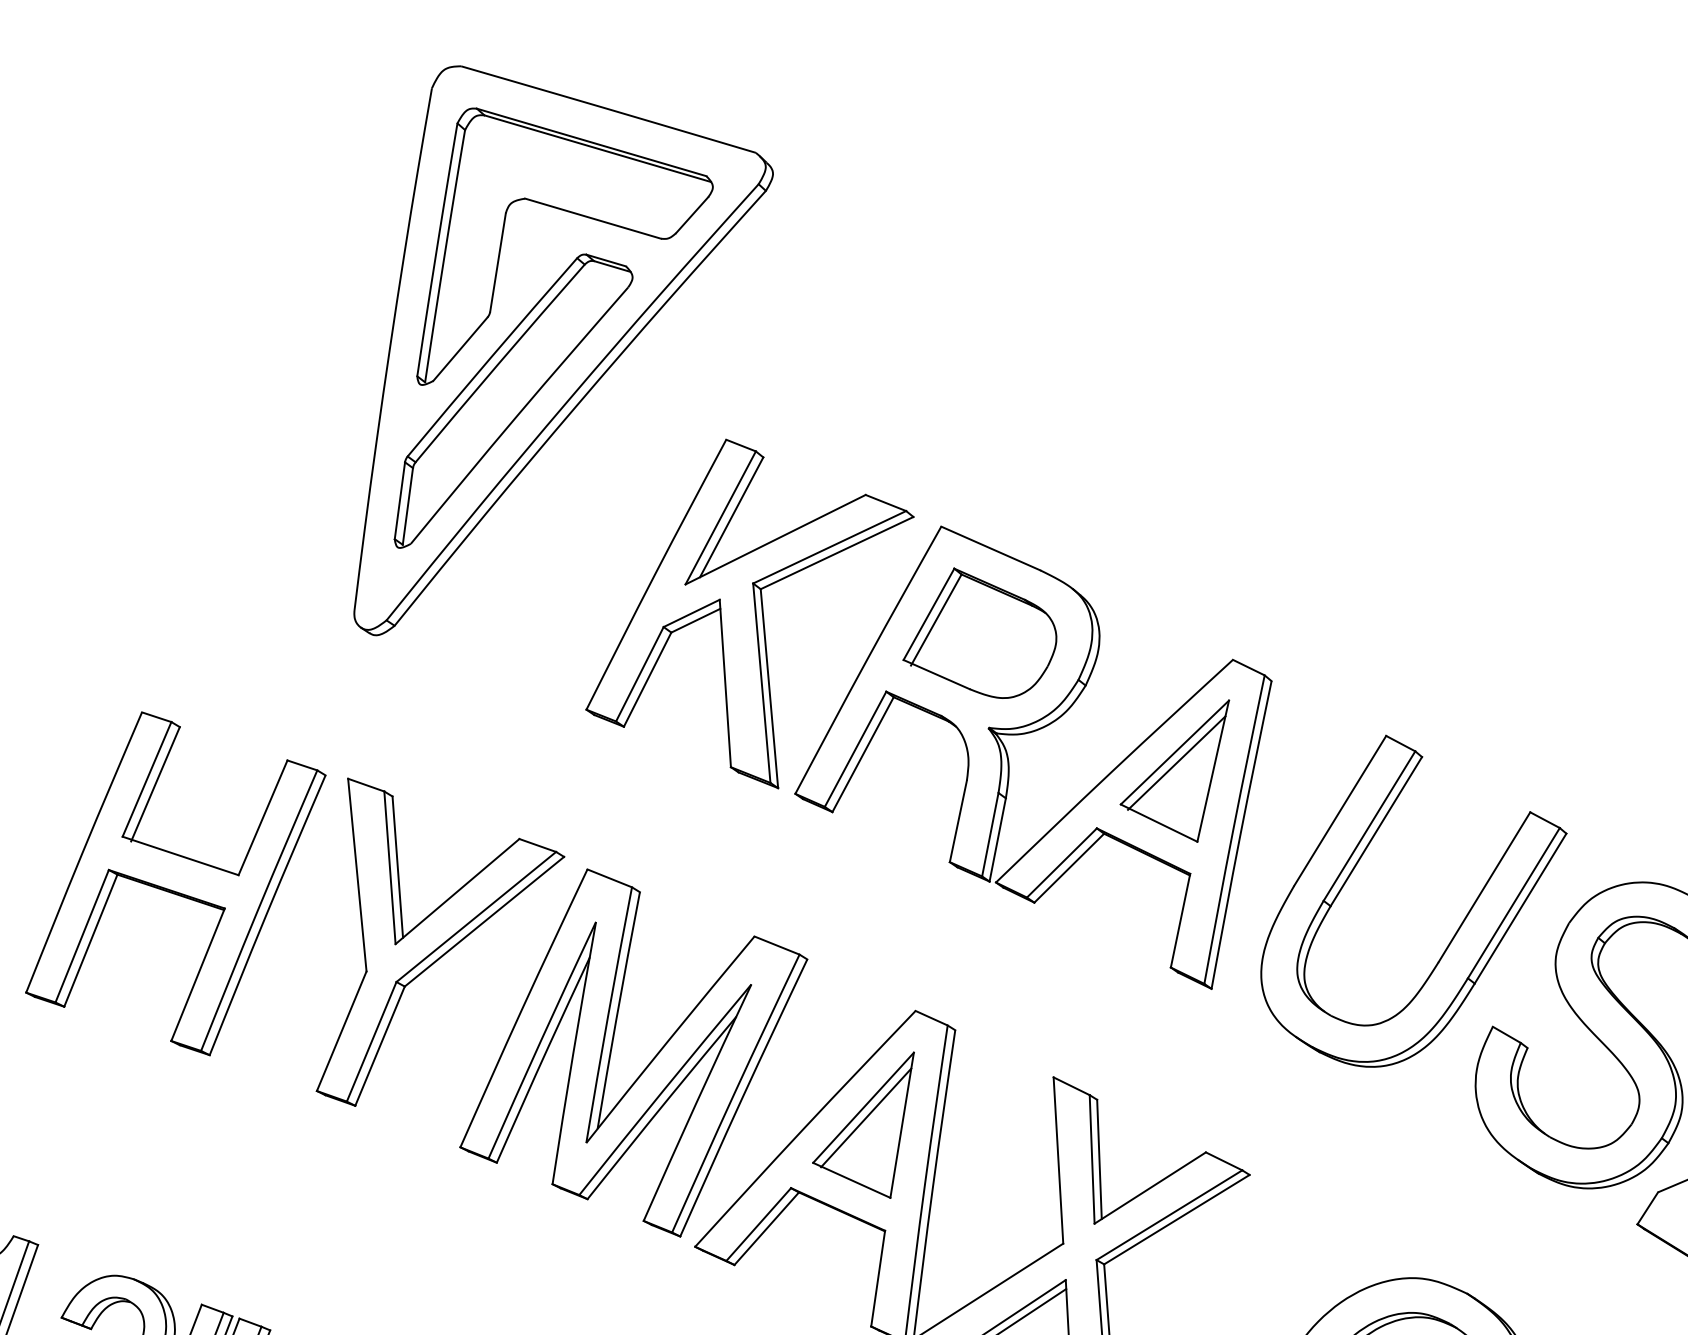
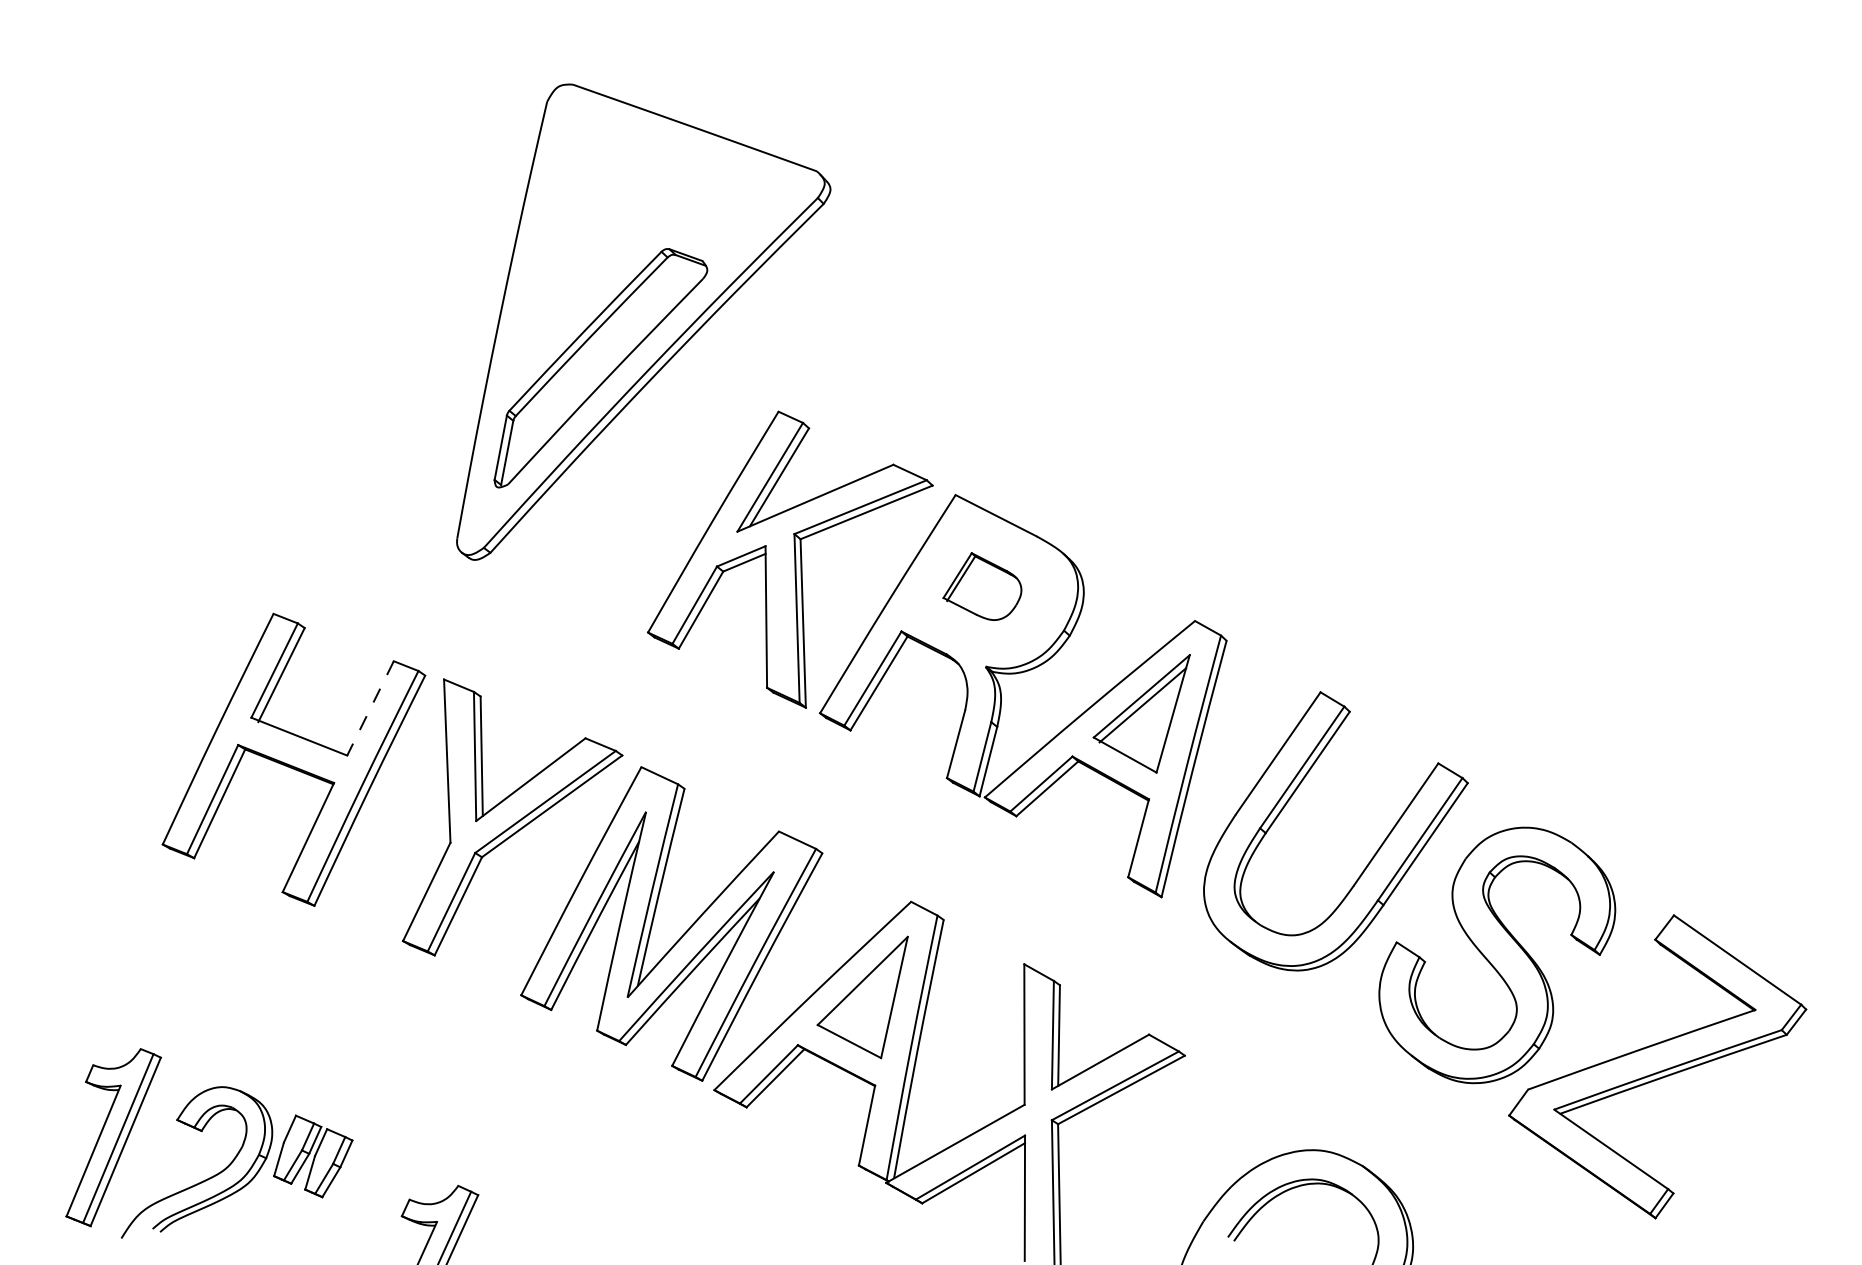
part: (569, 213) -> (657, 213), removed
part: (979, 633) -> (982, 586), size x0.6
line: (263, 817) -> (370, 708), solid -> dashed
line: (866, 1117) -> (864, 989), removed

